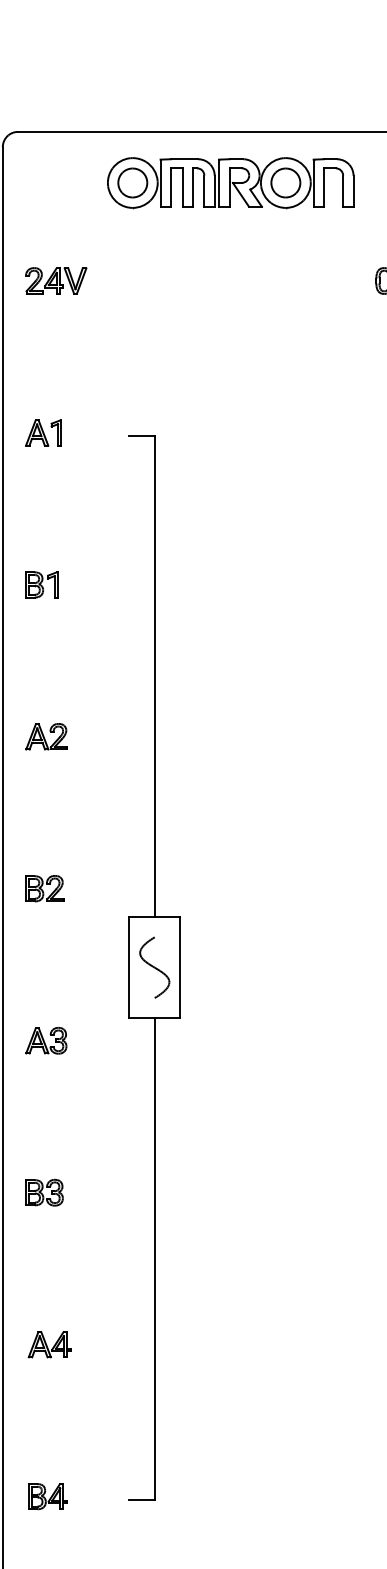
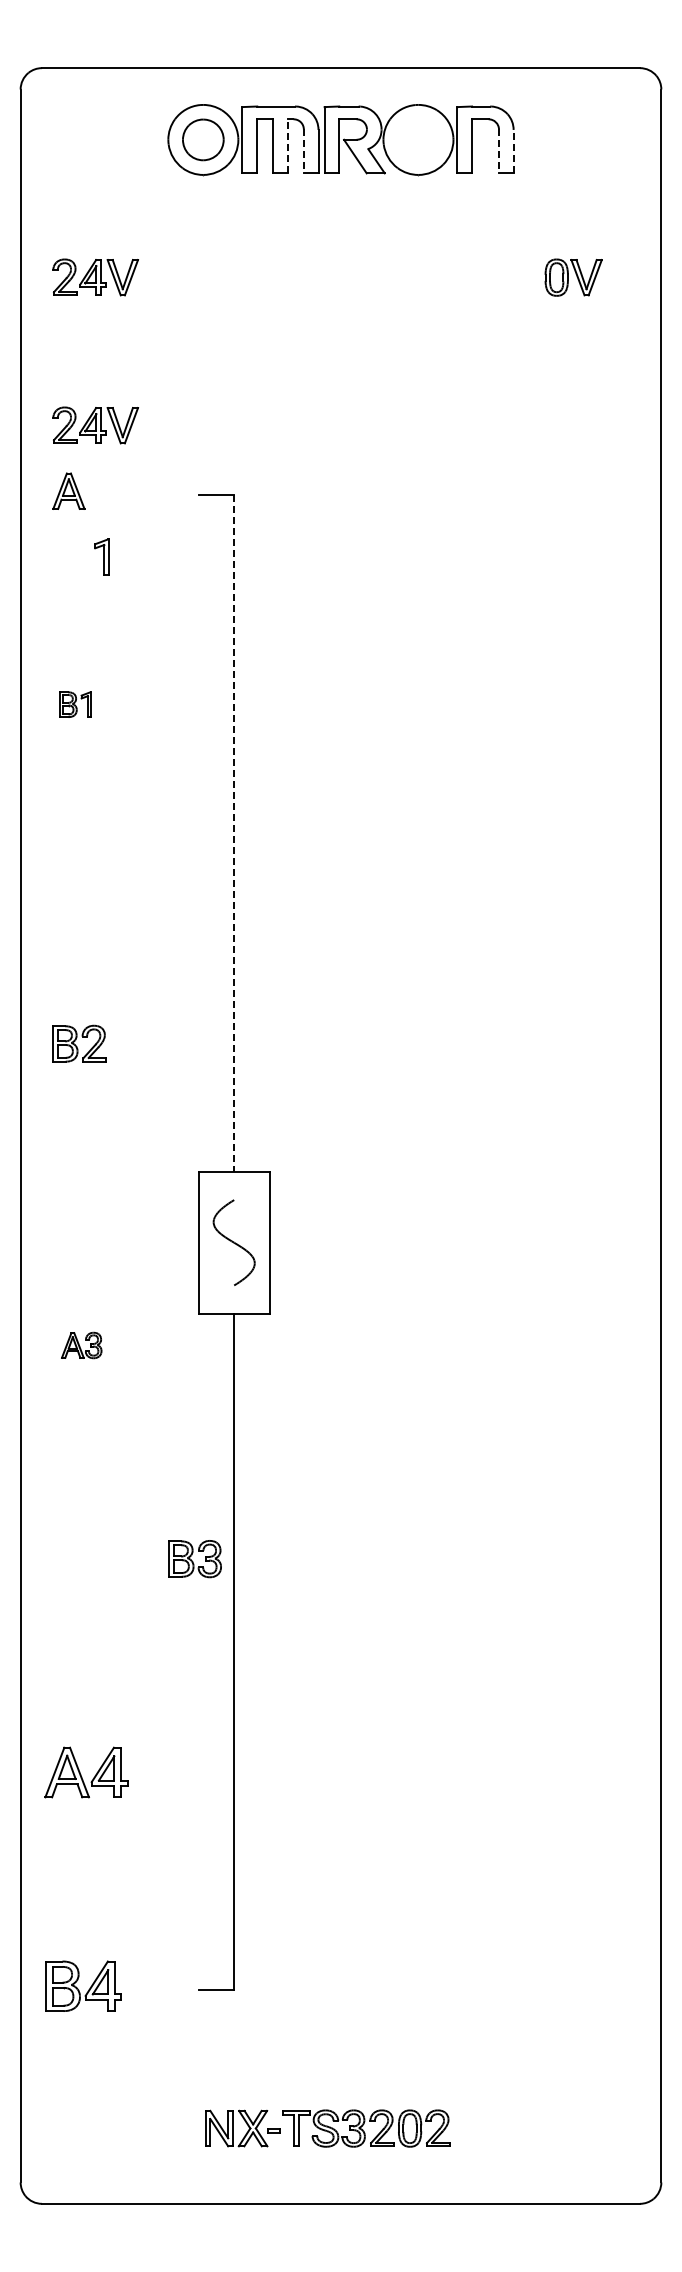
part: (285, 182) -> (418, 139), removed
line: (192, 186) -> (287, 145), solid -> dashed
line: (204, 191) -> (303, 151), solid -> dashed
line: (343, 191) -> (499, 151), solid -> dashed
line: (353, 191) -> (513, 151), solid -> dashed
part: (56, 386) -> (95, 425), added
part: (56, 432) -> (101, 556), moved
part: (41, 584) -> (75, 704), size x0.7
line: (154, 676) -> (234, 833), solid -> dashed
part: (46, 736) -> (82, 918), removed
part: (44, 888) -> (79, 1043), moved
part: (46, 1040) -> (81, 1345), size x0.7
part: (43, 1193) -> (194, 1559), moved
part: (49, 1344) -> (86, 1772), size x1.4
part: (47, 1496) -> (83, 1985), size x1.4

